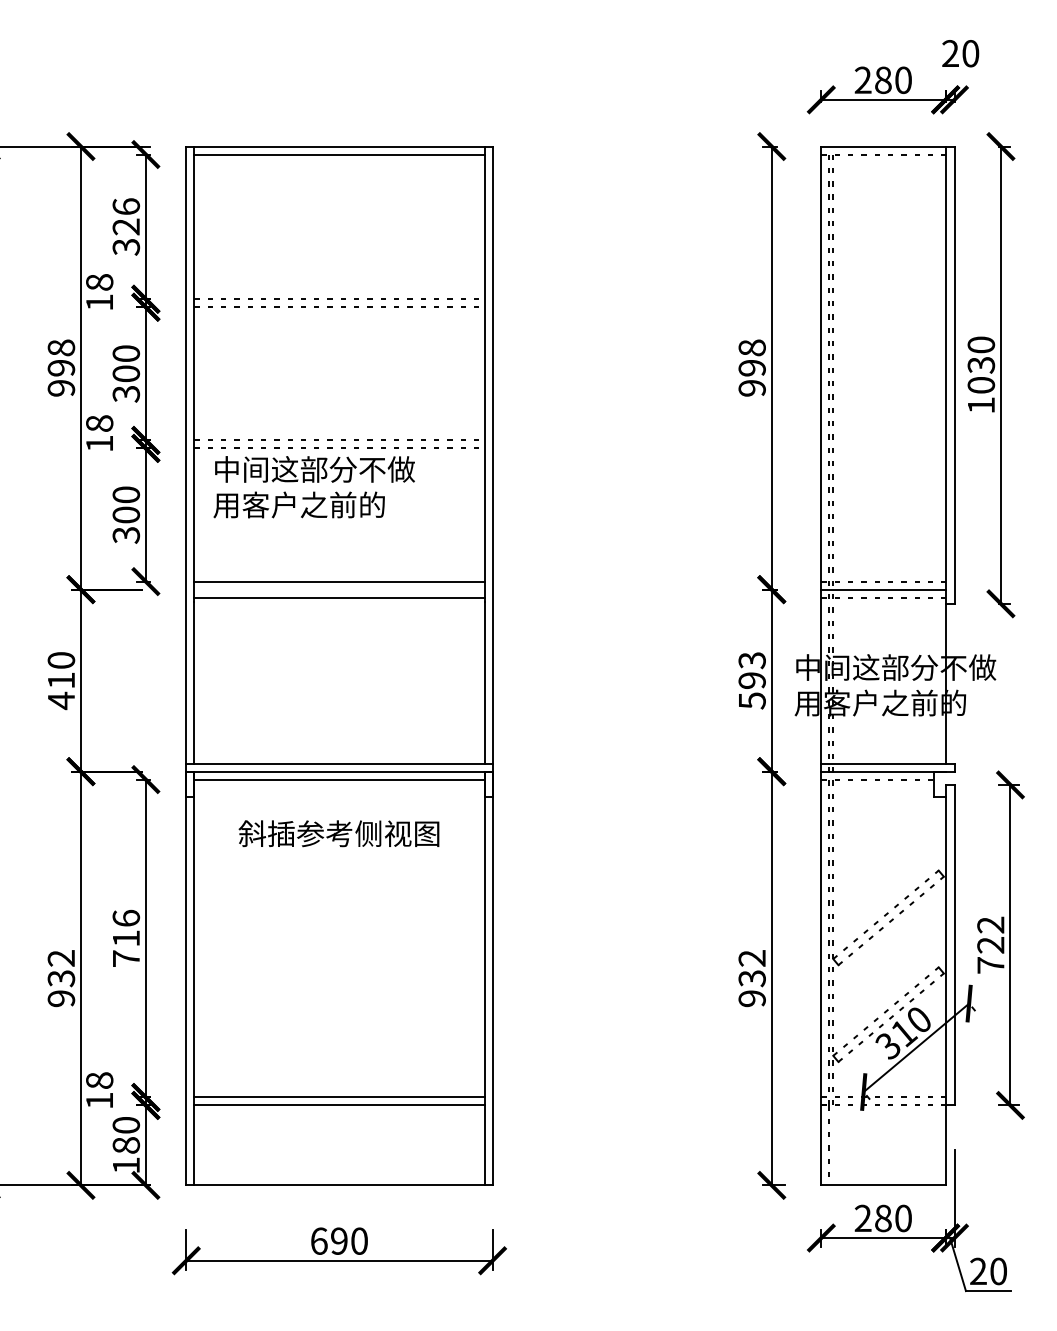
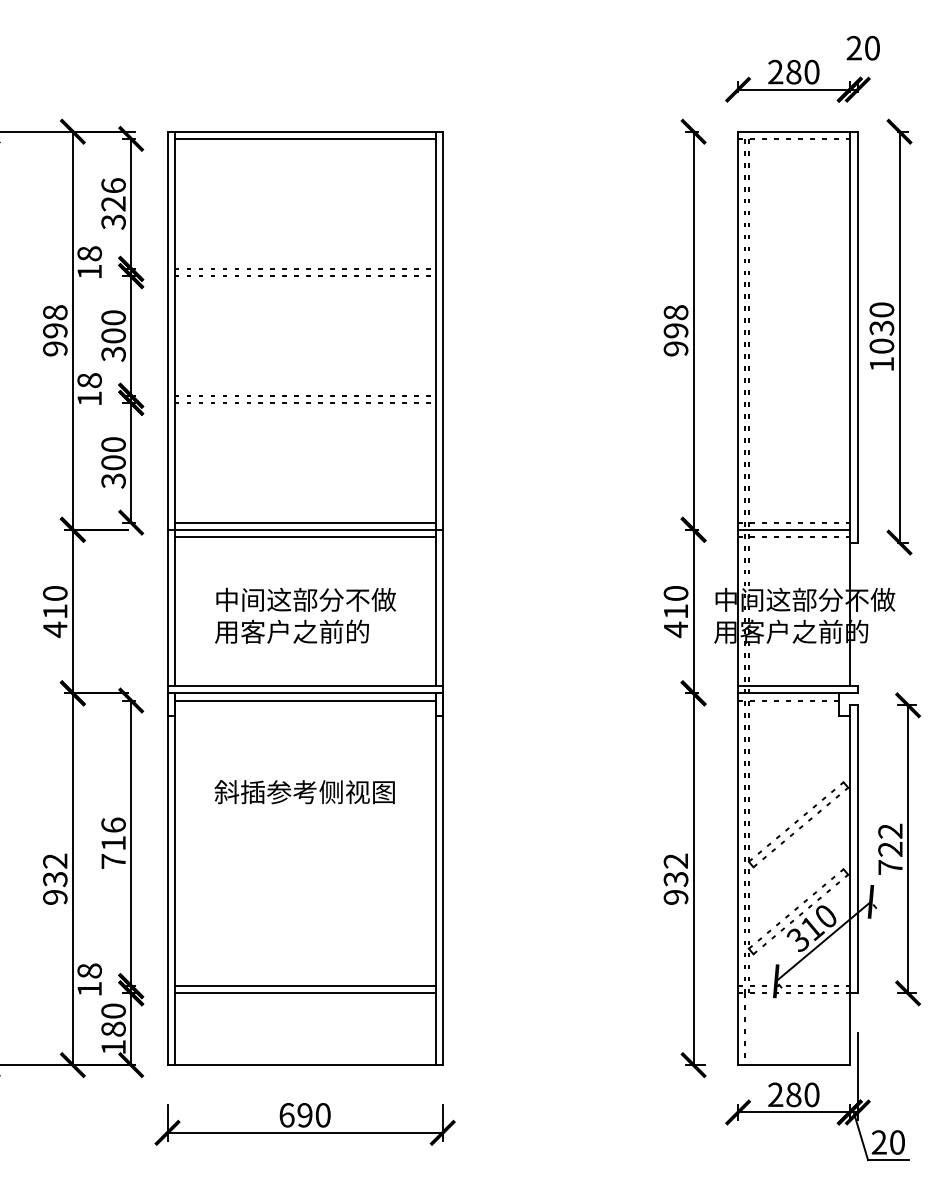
text: (314, 486) -> (305, 615), moved
line: (338, 589) -> (304, 529), added
text: (751, 681) -> (675, 612), 593 -> 410
text: (338, 834) -> (304, 792), moved

